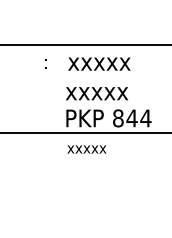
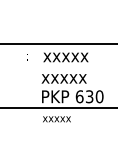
text: (132, 118) -> (89, 96), 844 -> 630

